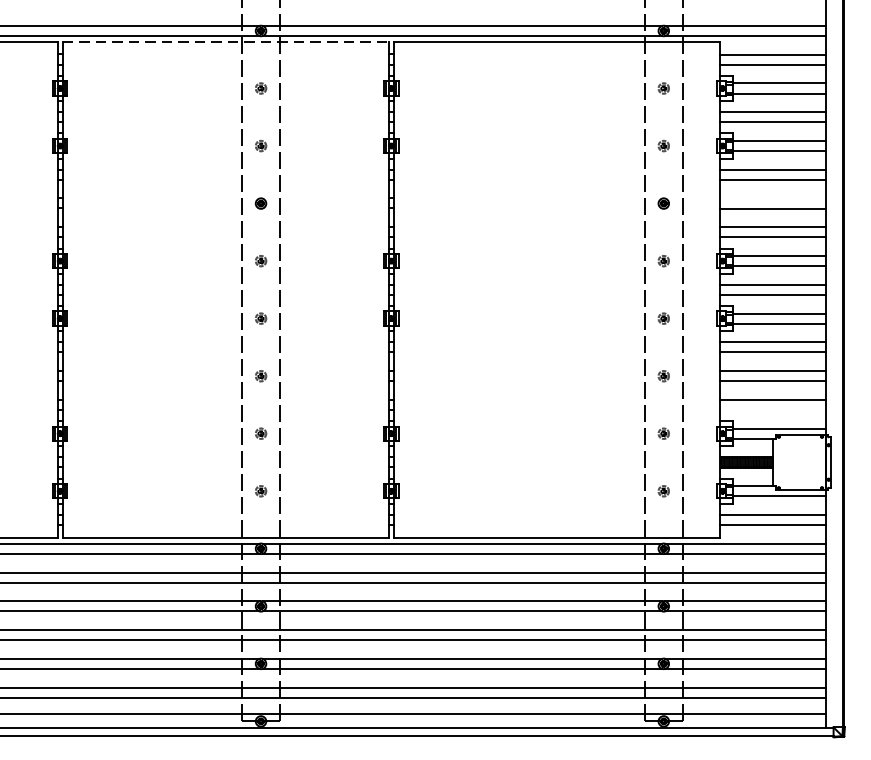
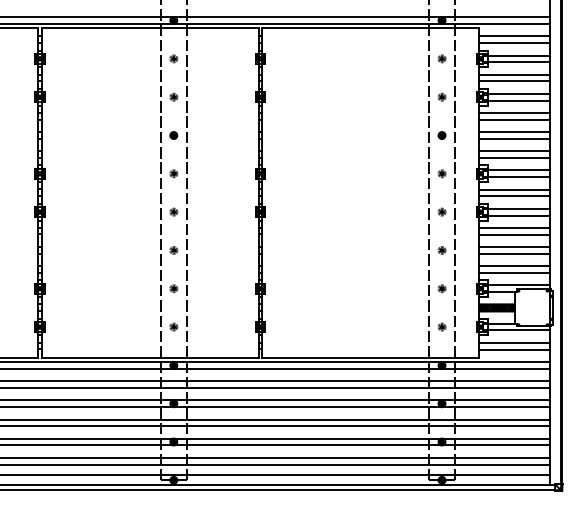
line: (226, 42) -> (150, 28), dashed -> solid
line: (772, 199) -> (514, 132), added
line: (772, 409) -> (514, 272), added

